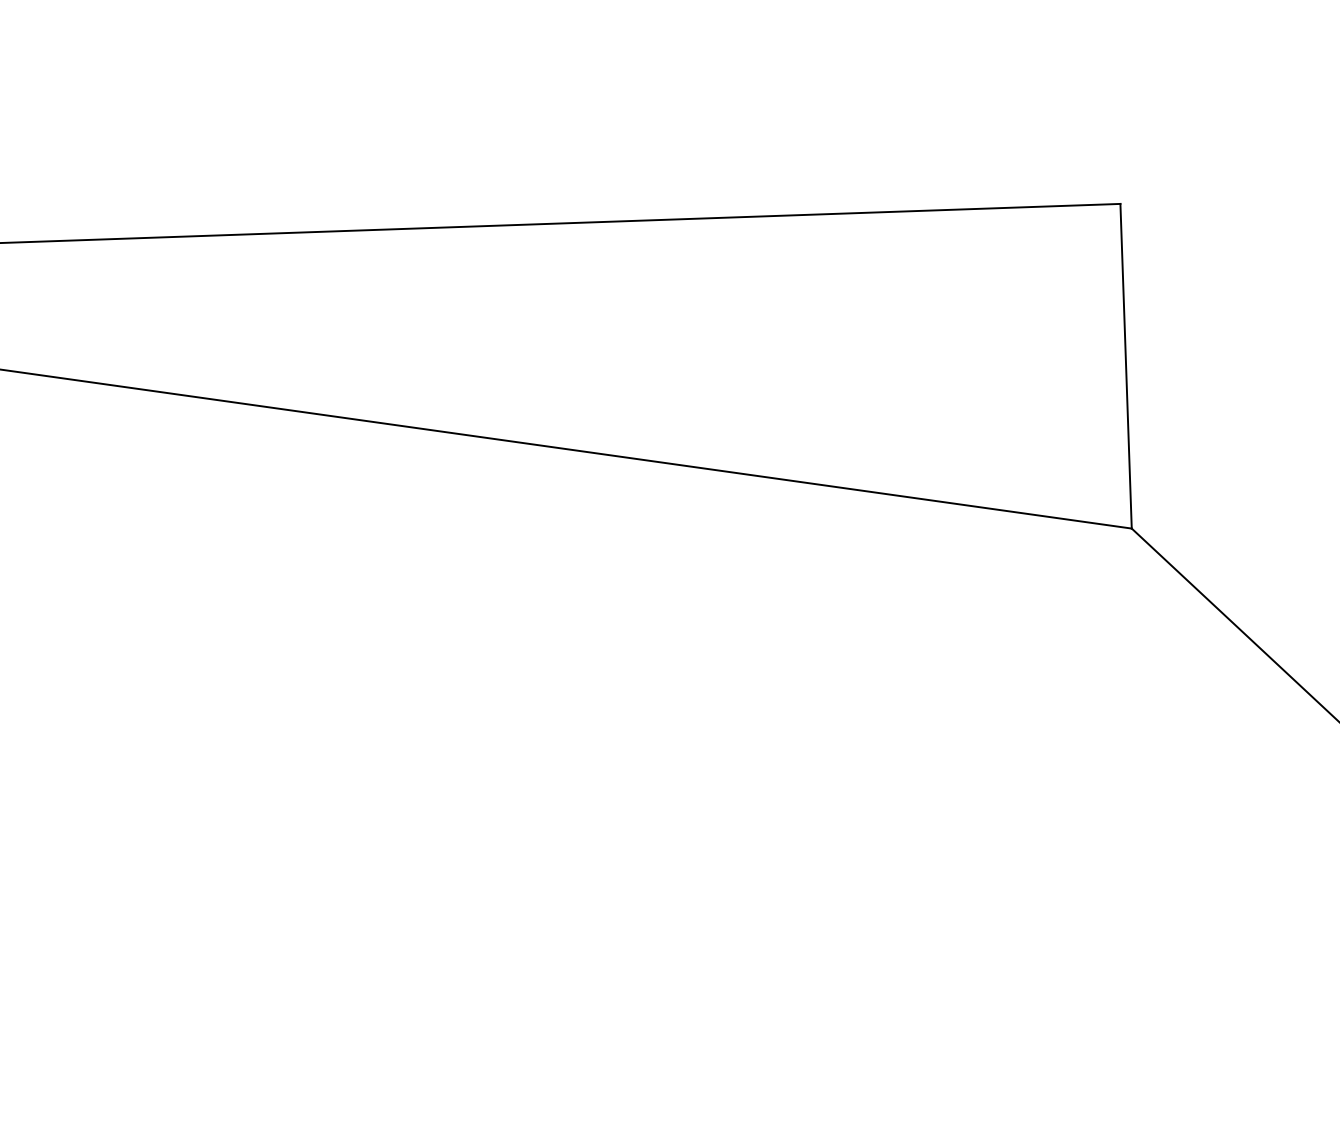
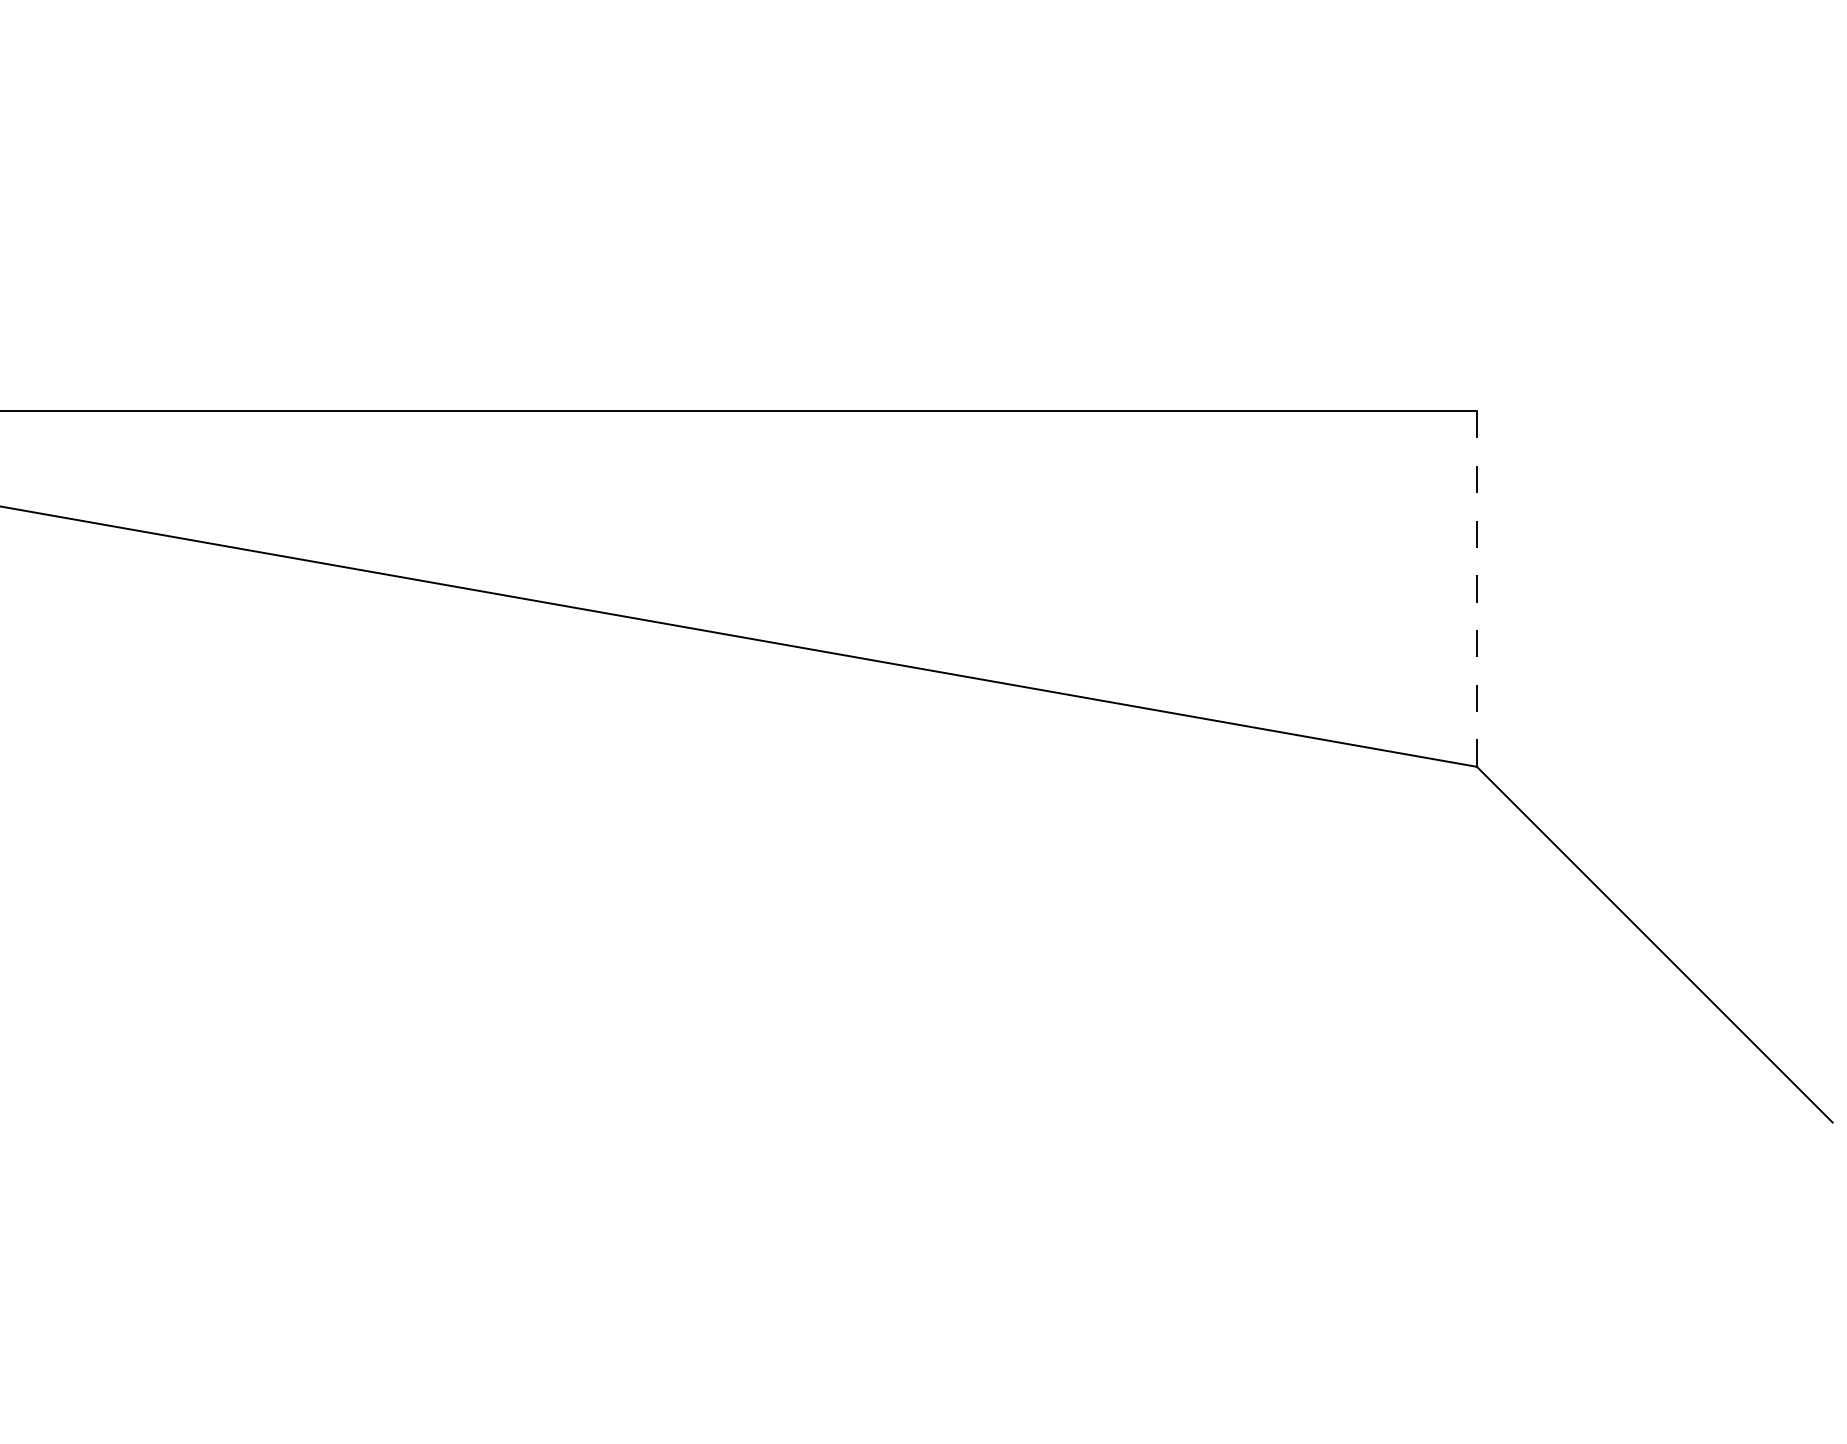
line: (1125, 365) -> (1476, 588), solid -> dashed

